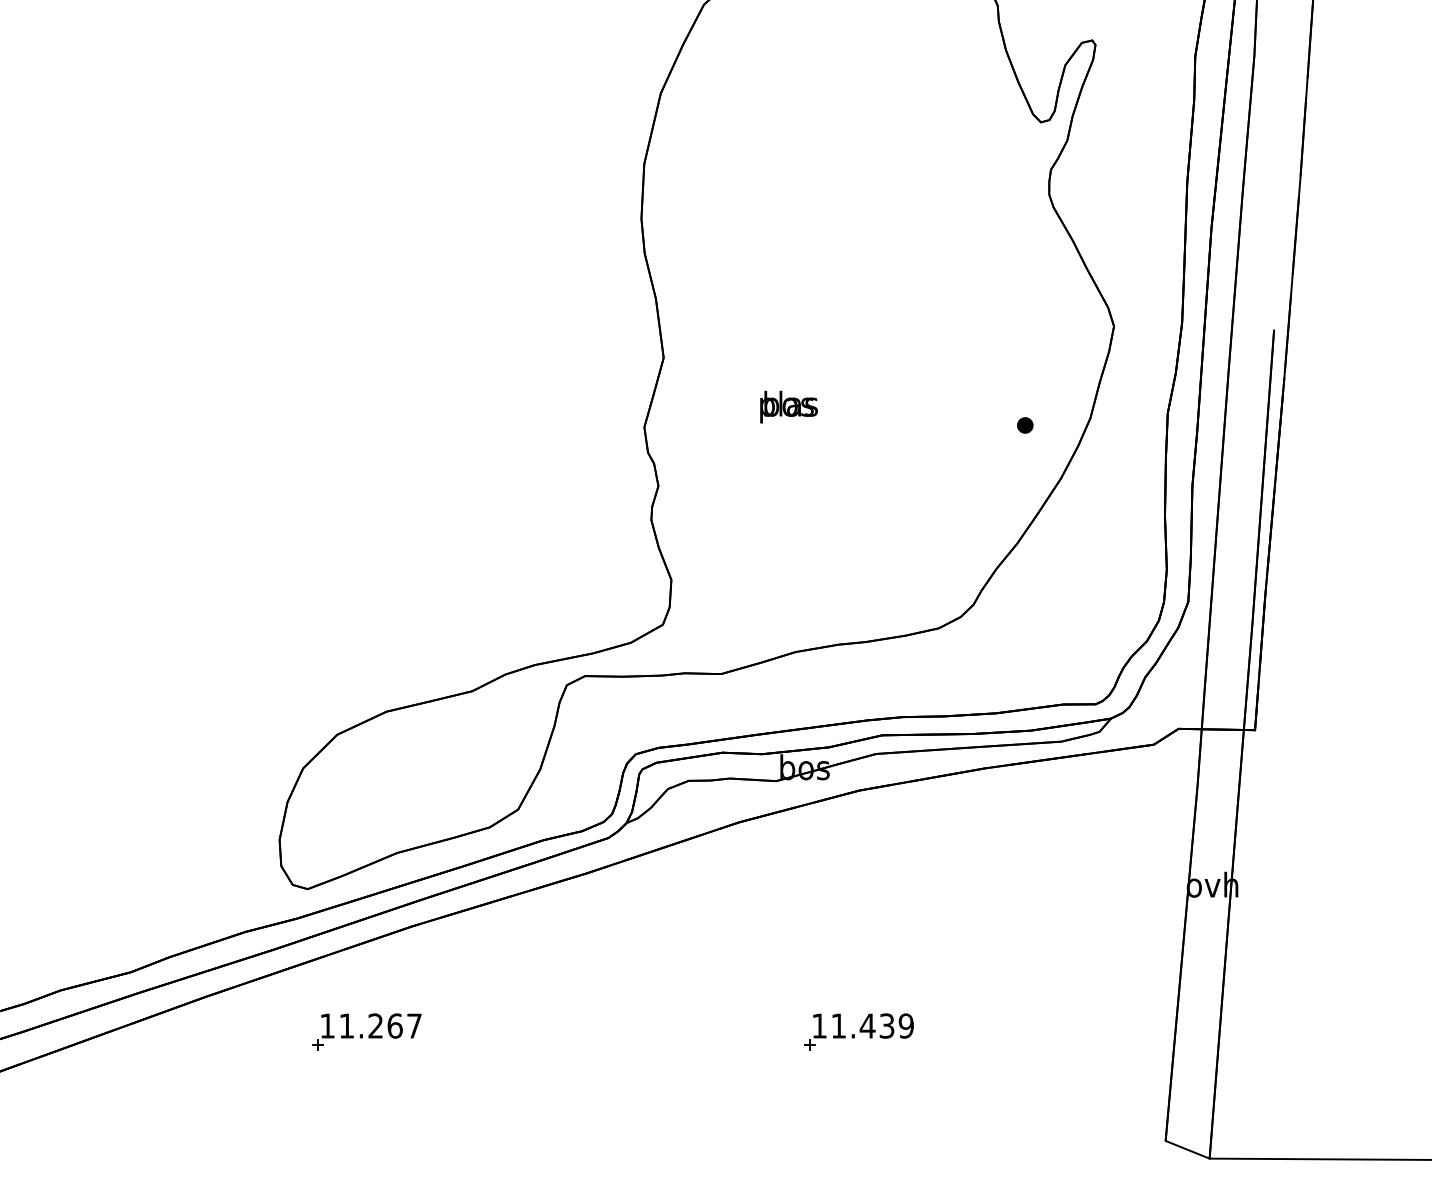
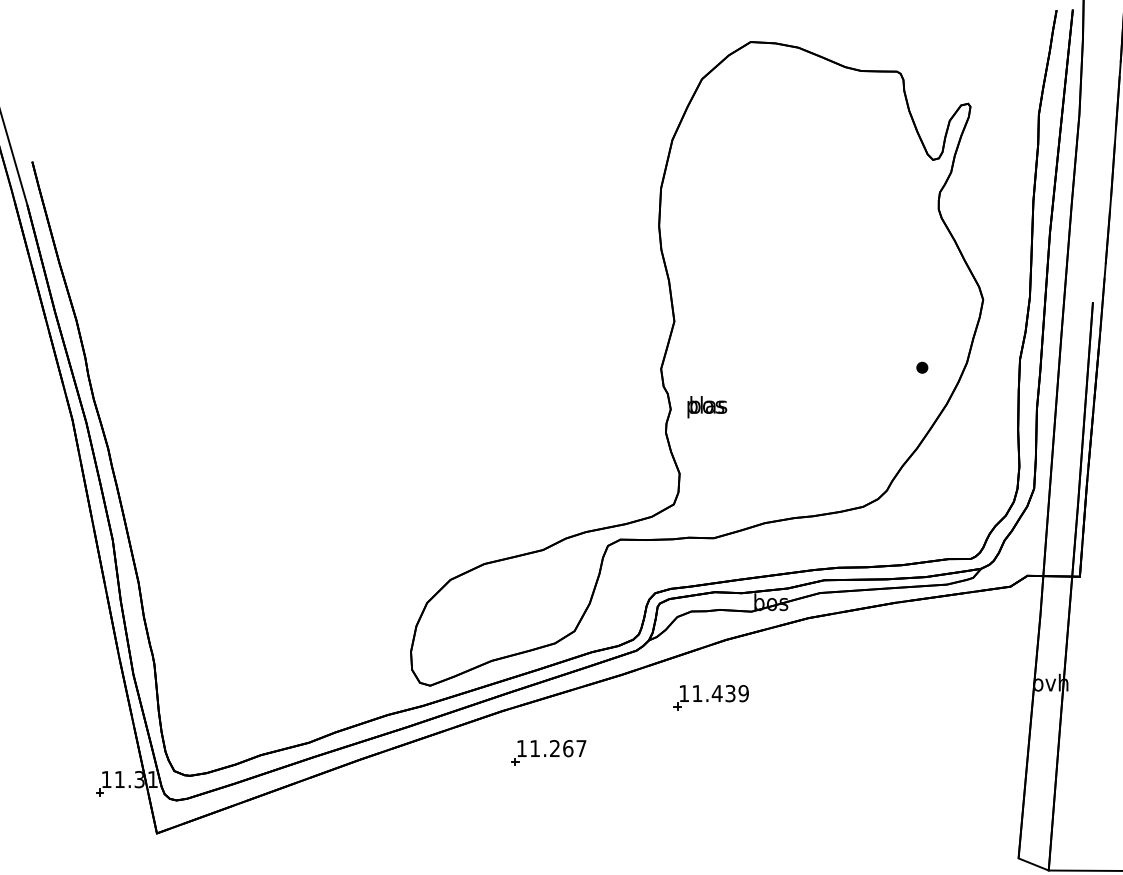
text: (789, 407) -> (707, 407), moved
part: (366, 1031) -> (548, 752), moved
part: (857, 1031) -> (710, 697), moved

